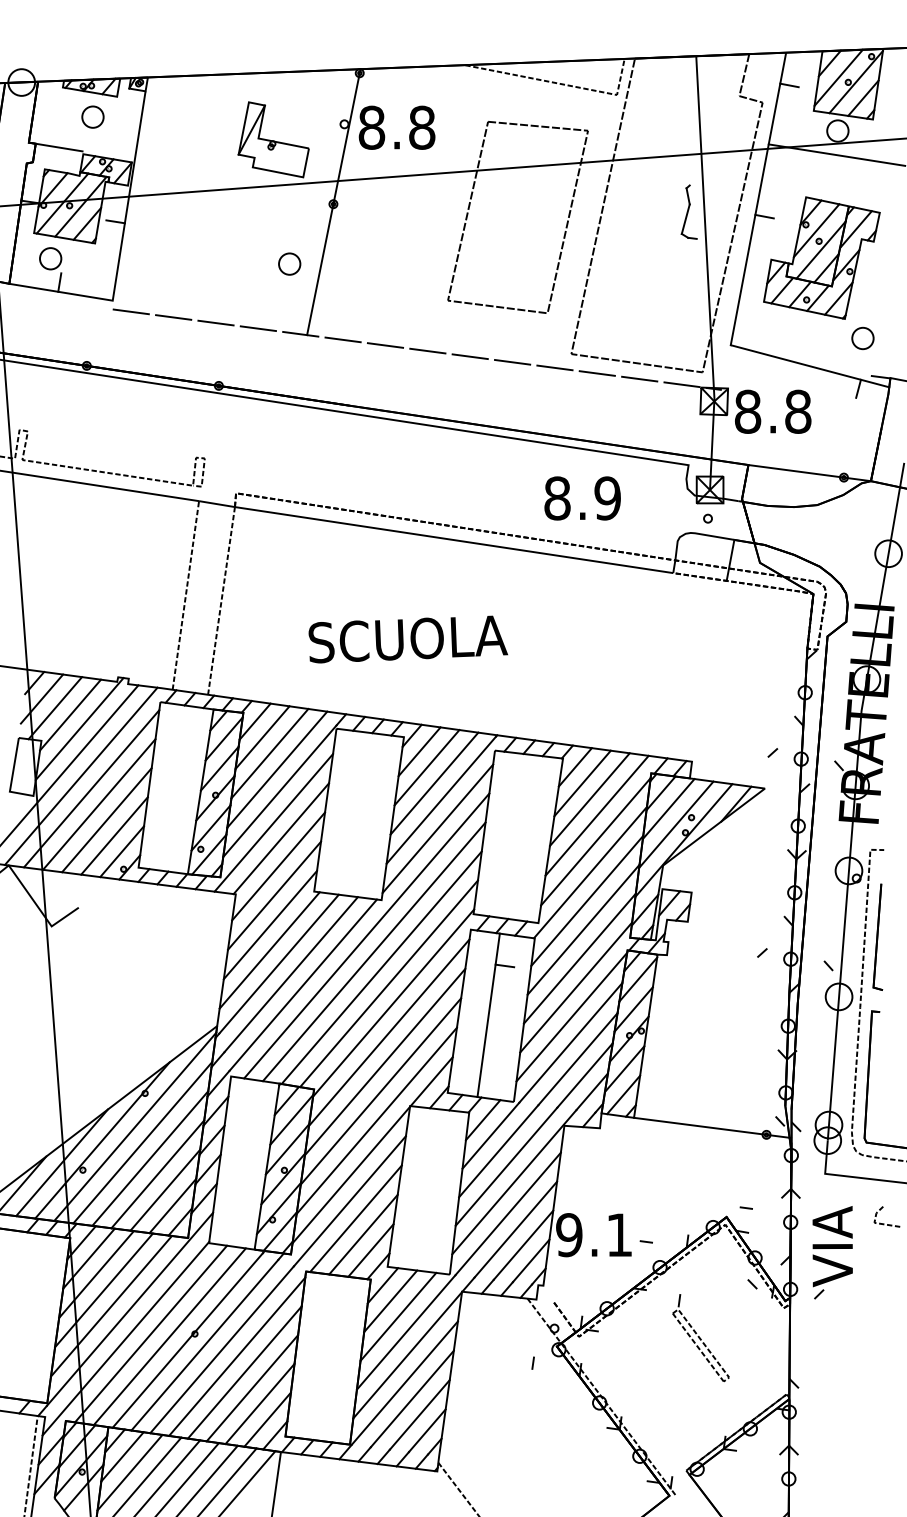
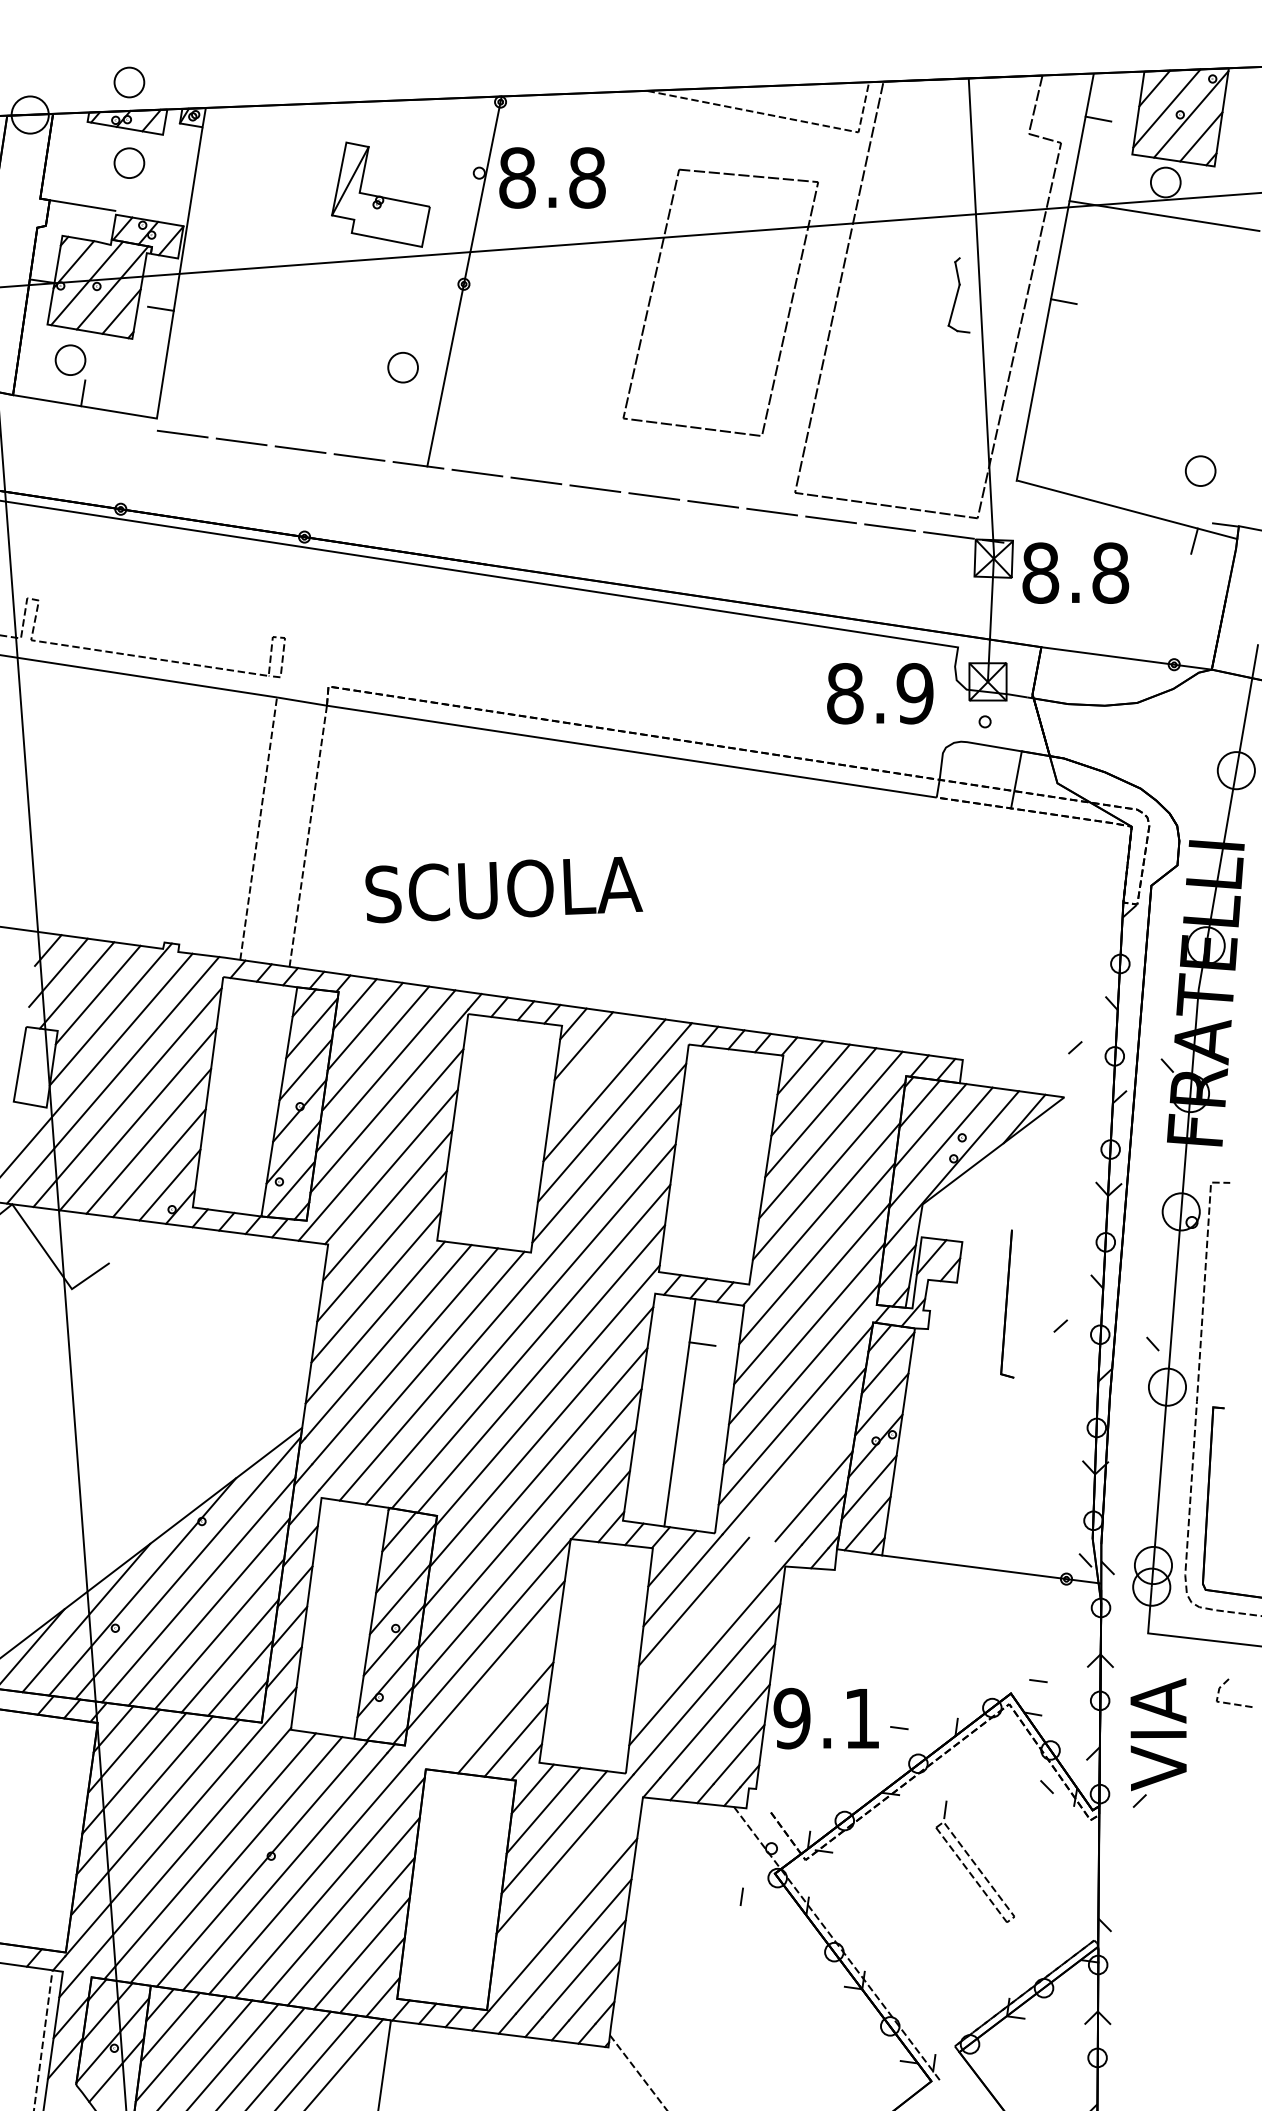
part: (92, 58) -> (128, 81), added
part: (821, 257) -> (1142, 358), removed
text: (582, 498) -> (880, 693), moved
text: (408, 639) -> (504, 889), moved
line: (426, 767) -> (593, 1068), removed
part: (877, 936) -> (1006, 1303), moved
line: (577, 1059) -> (803, 1474), removed
line: (506, 1166) -> (704, 1623), removed
line: (355, 1218) -> (494, 1695), removed
line: (407, 1355) -> (567, 1886), removed

